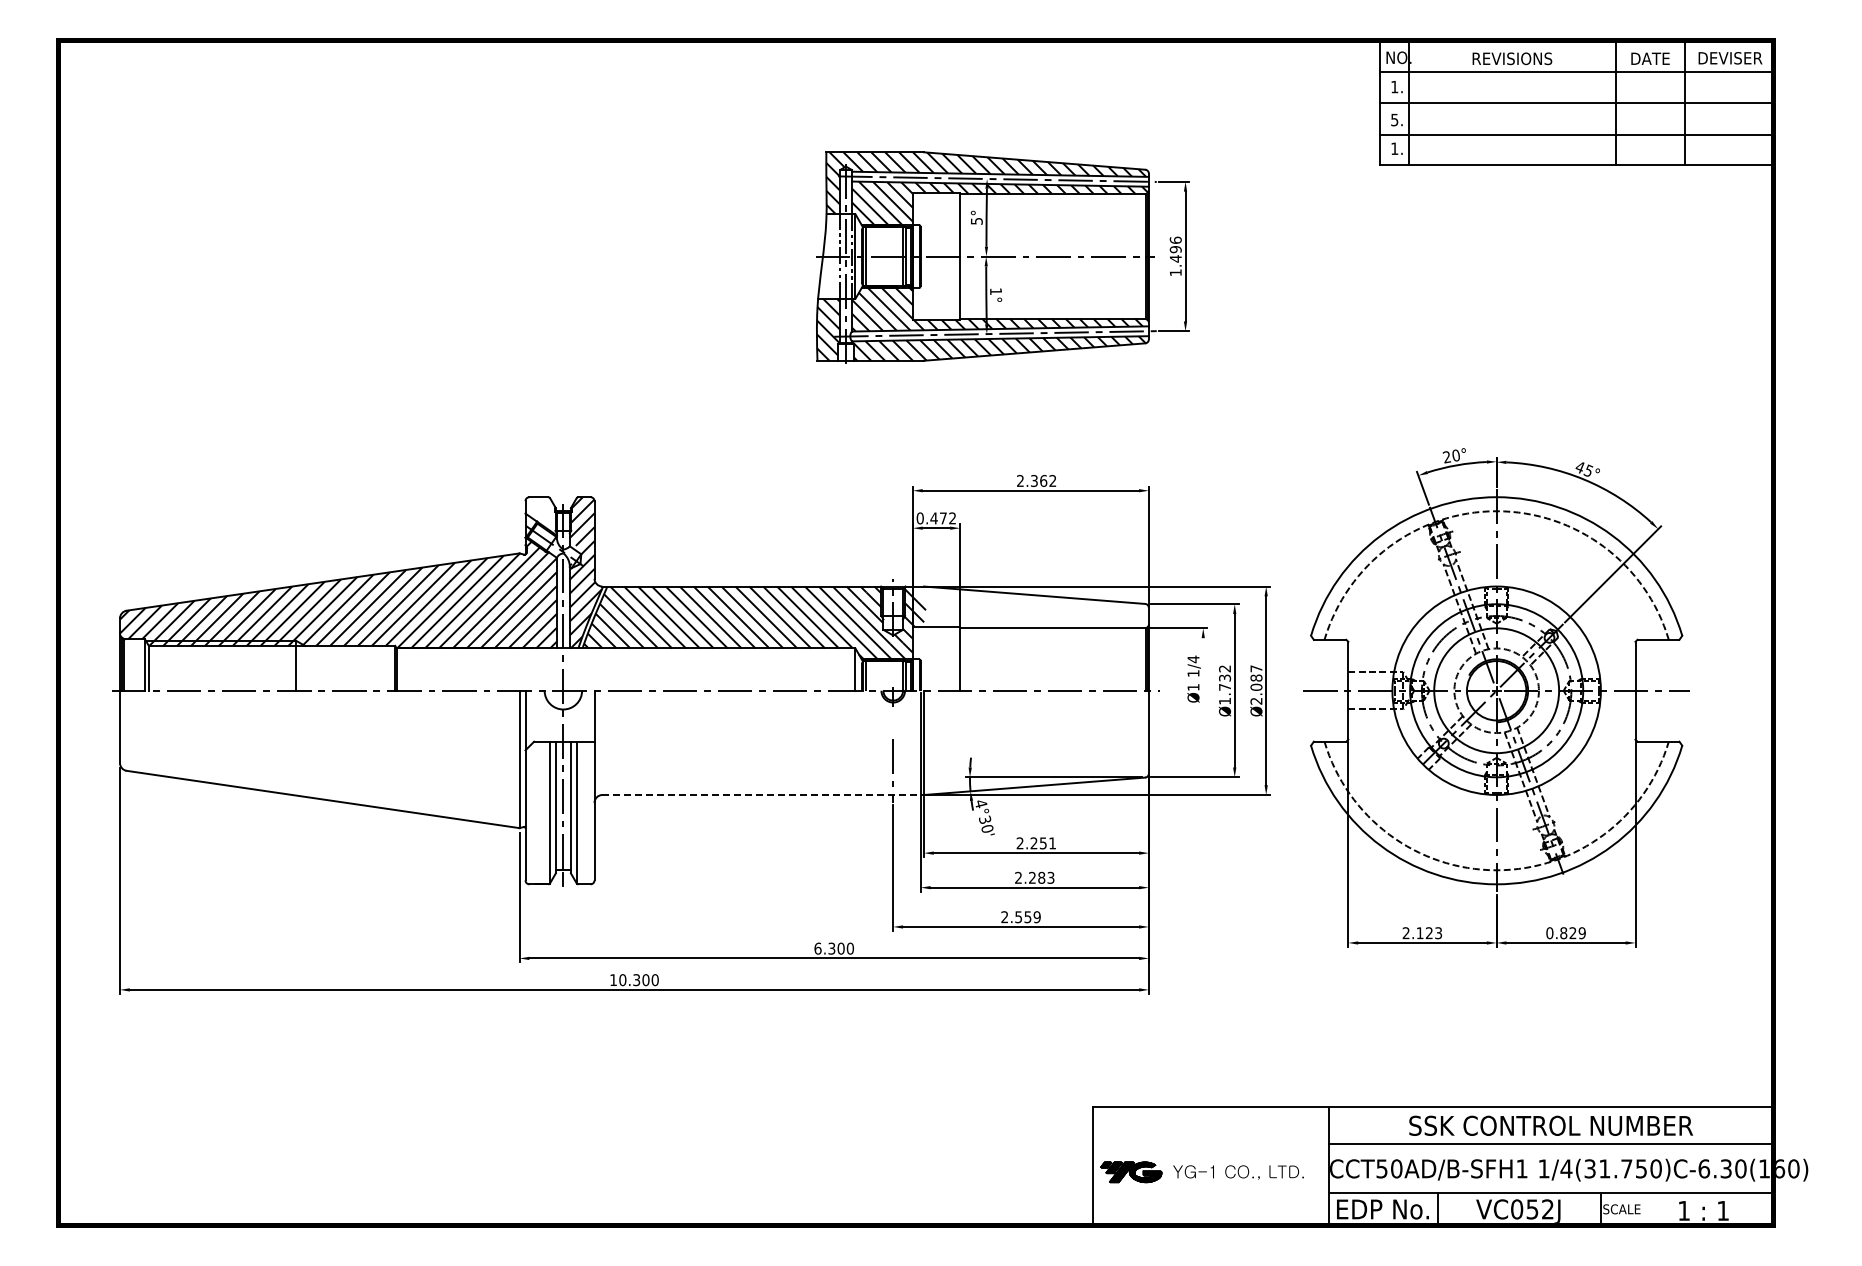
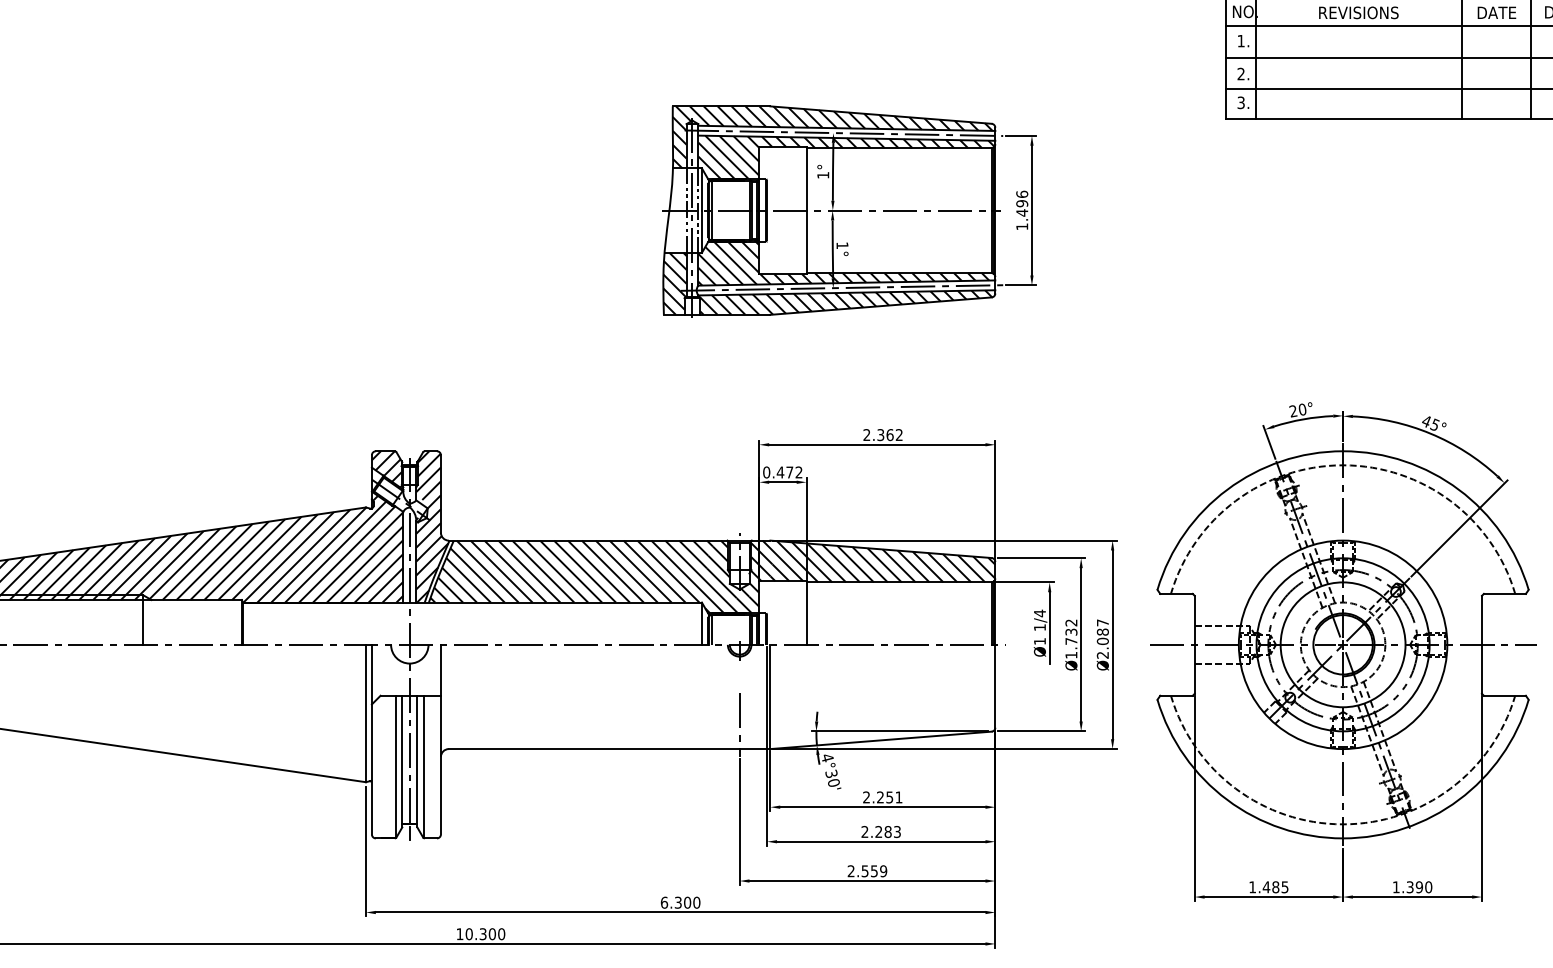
text: (1394, 119) -> (1240, 73), 5. -> 2.
text: (1394, 148) -> (1240, 102), 1. -> 3.
text: (976, 221) -> (822, 175), 5° -> 1°
hatch: (540, 515) -> (386, 469), added
hatch: (1032, 607) -> (878, 561), added
line: (1203, 674) -> (1049, 628), added
line: (763, 795) -> (609, 749), dashed -> solid
text: (1421, 933) -> (1267, 887), 2.123 -> 1.485
text: (1565, 933) -> (1411, 887), 0.829 -> 1.390

